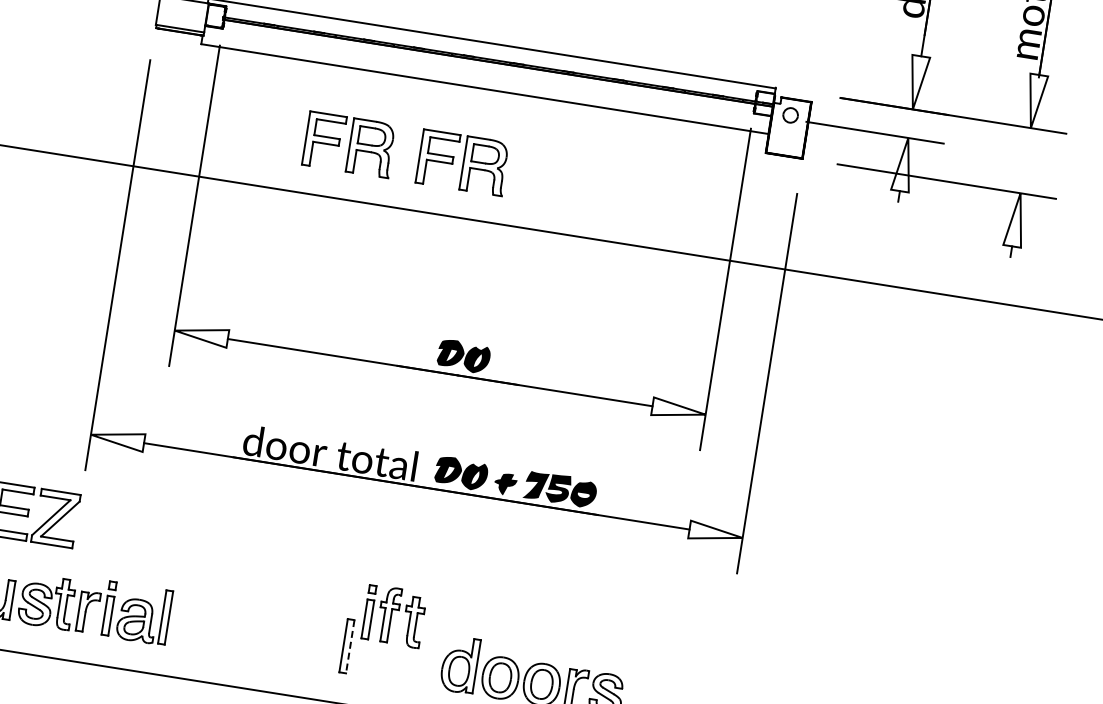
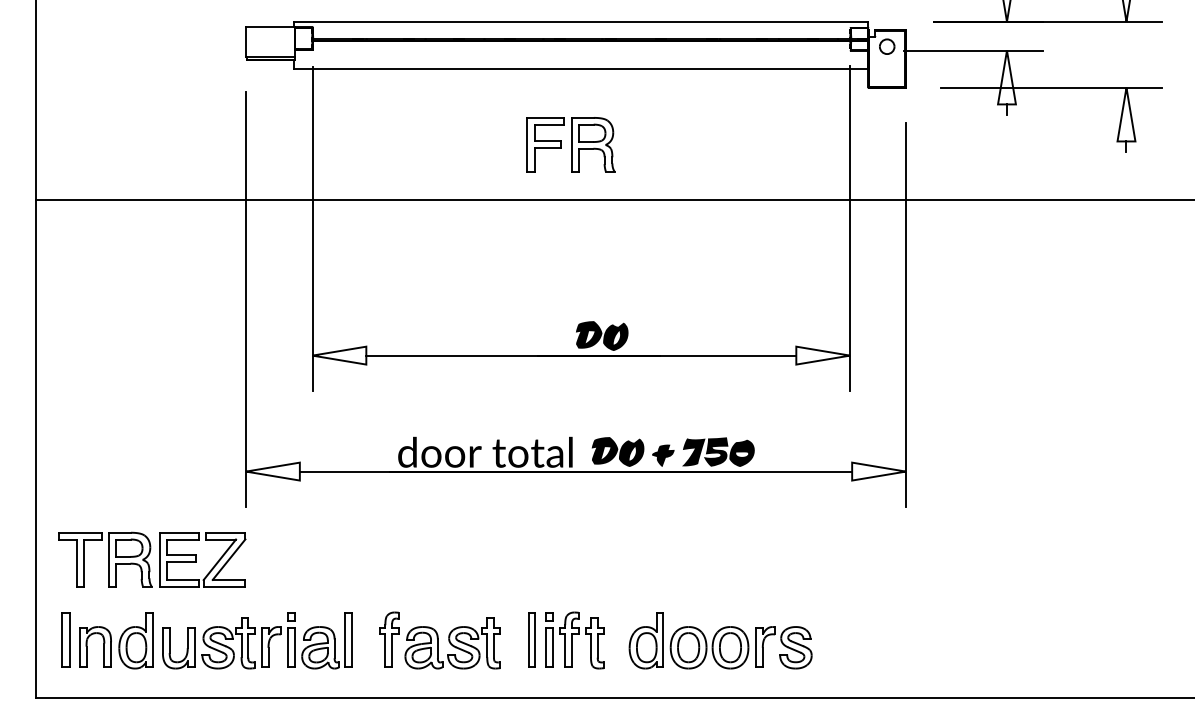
part: (348, 144) -> (455, 144), removed
part: (393, 616) -> (574, 640), moved
part: (255, 631) -> (439, 640), added
line: (350, 646) -> (535, 640), dashed -> solid

